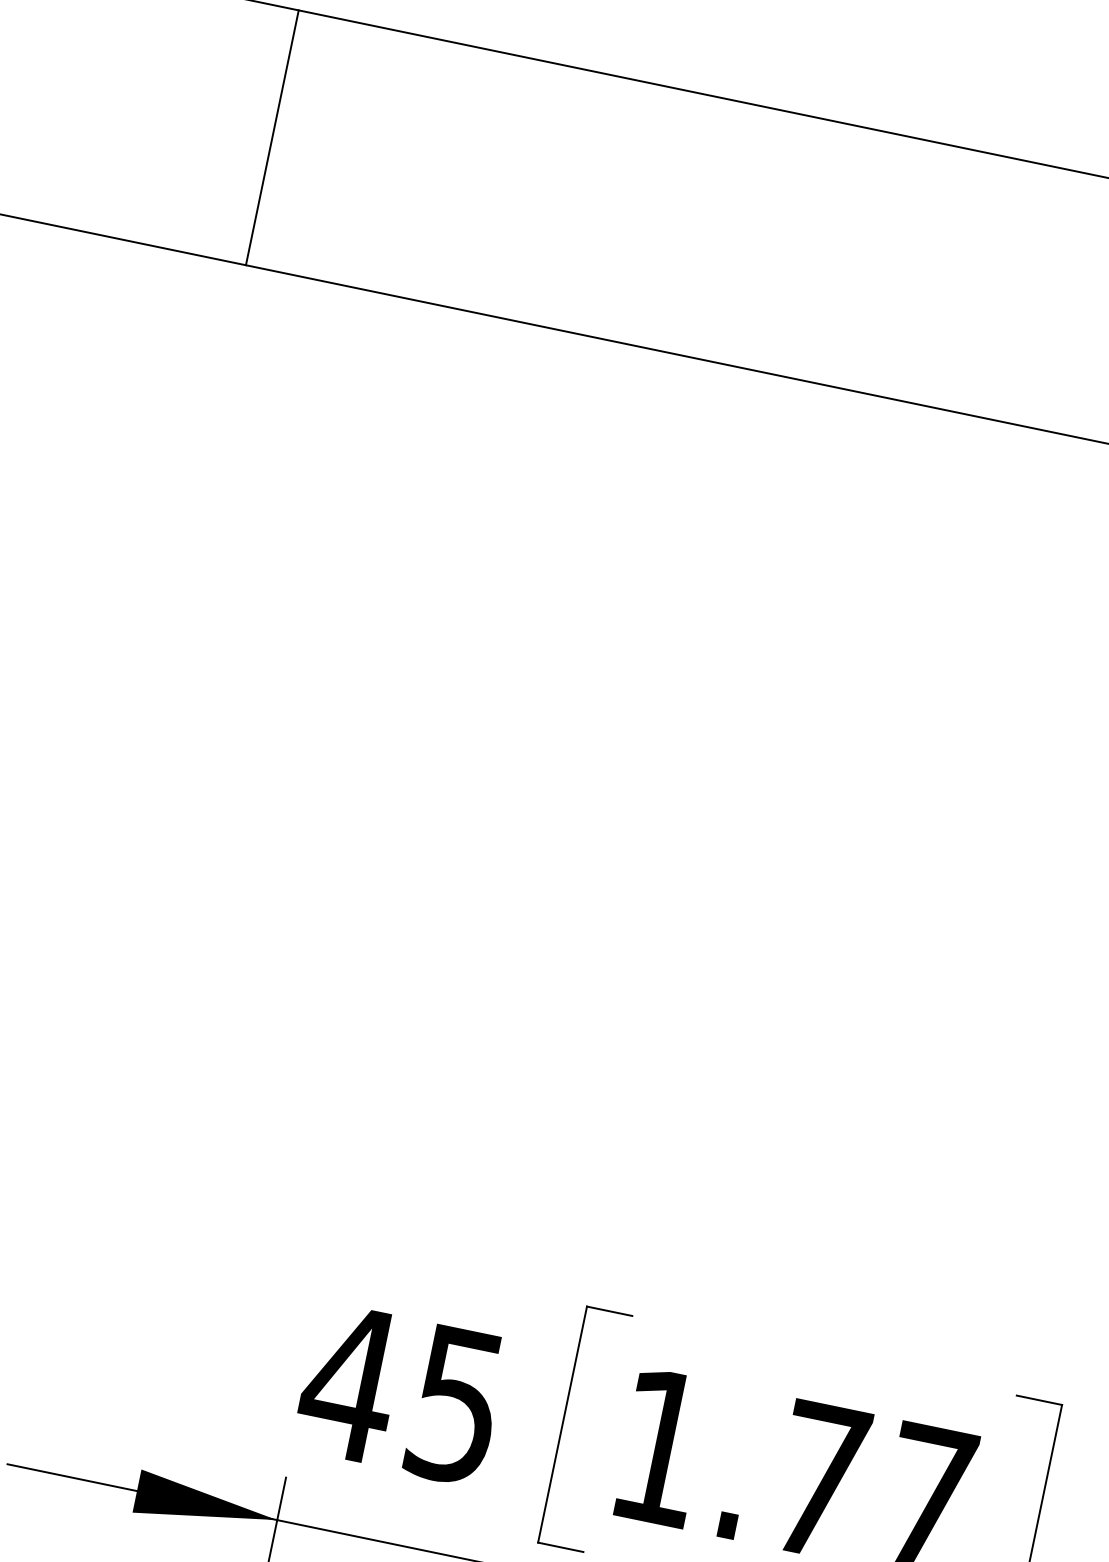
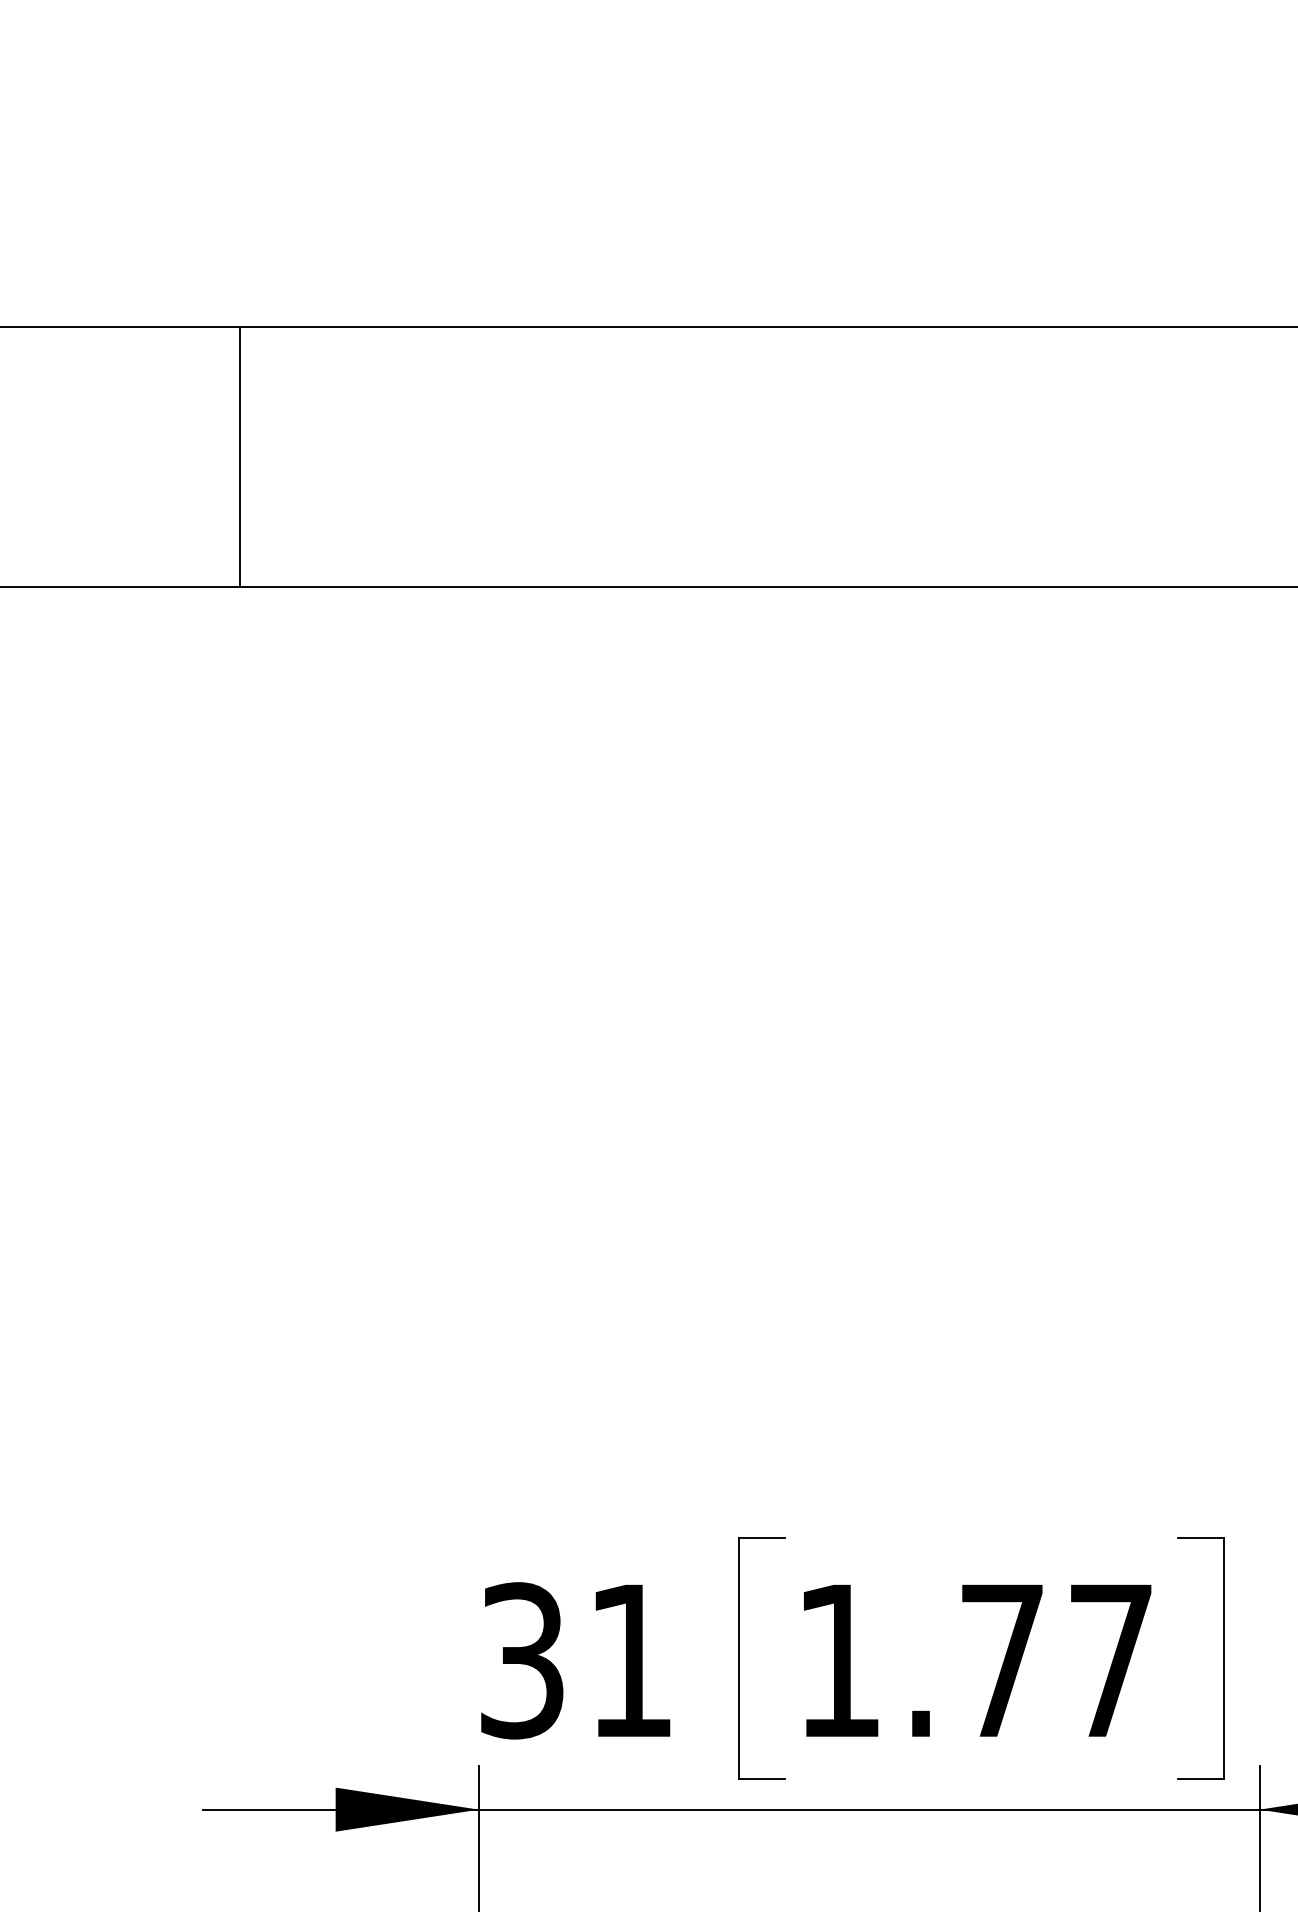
line: (272, 137) -> (239, 456), moved
text: (400, 1393) -> (573, 1660), 45 -> 31

